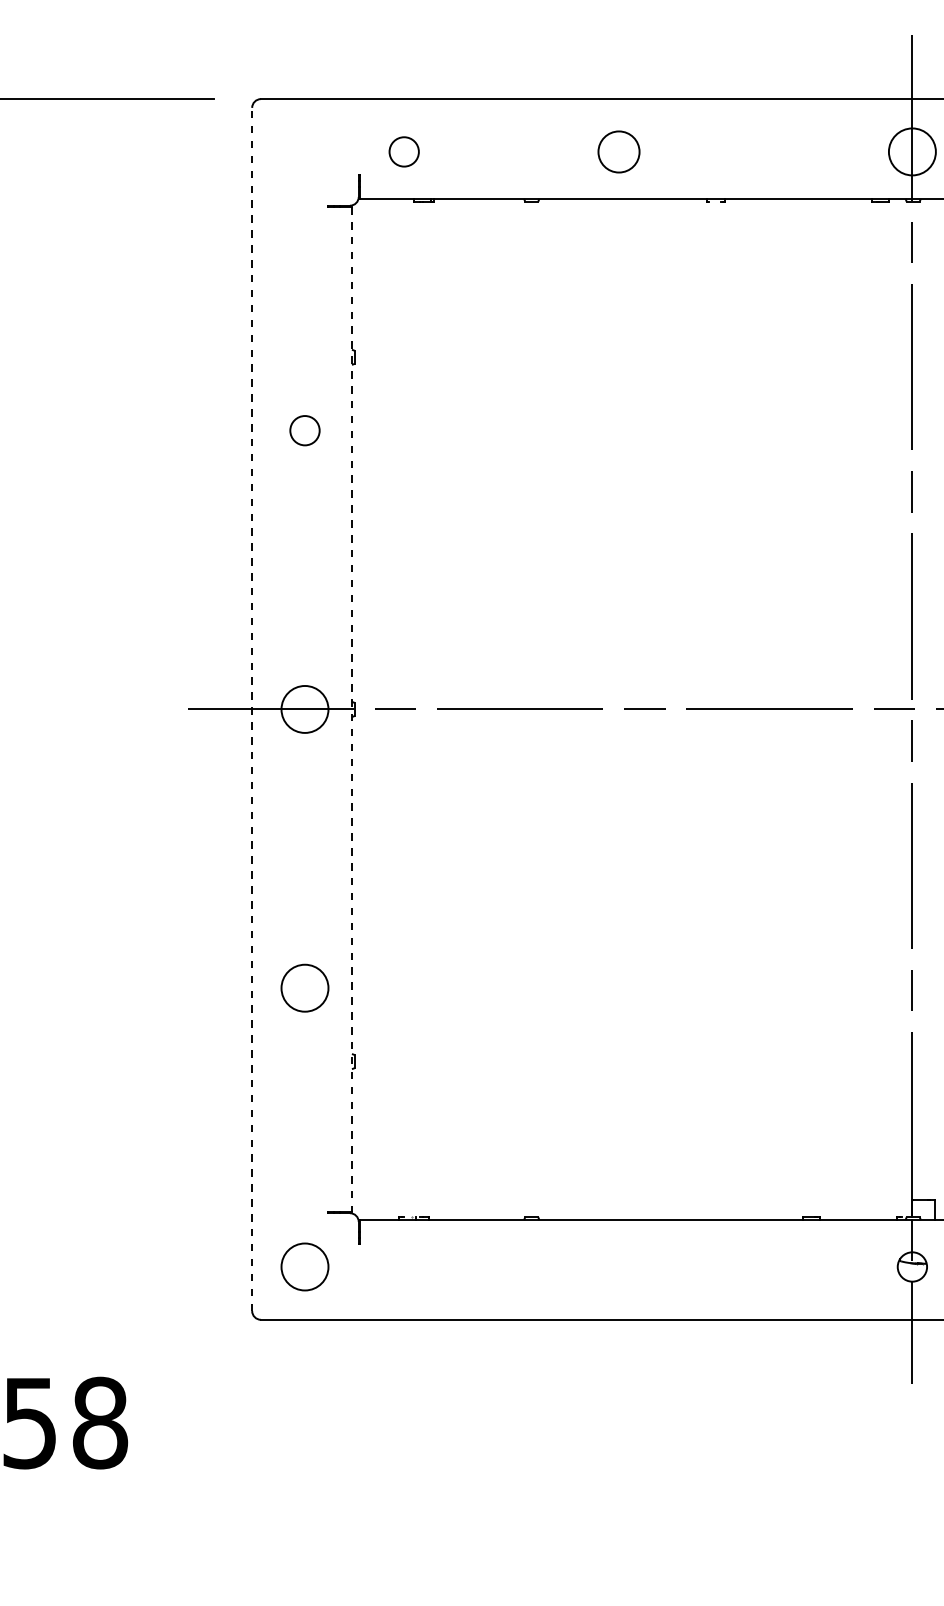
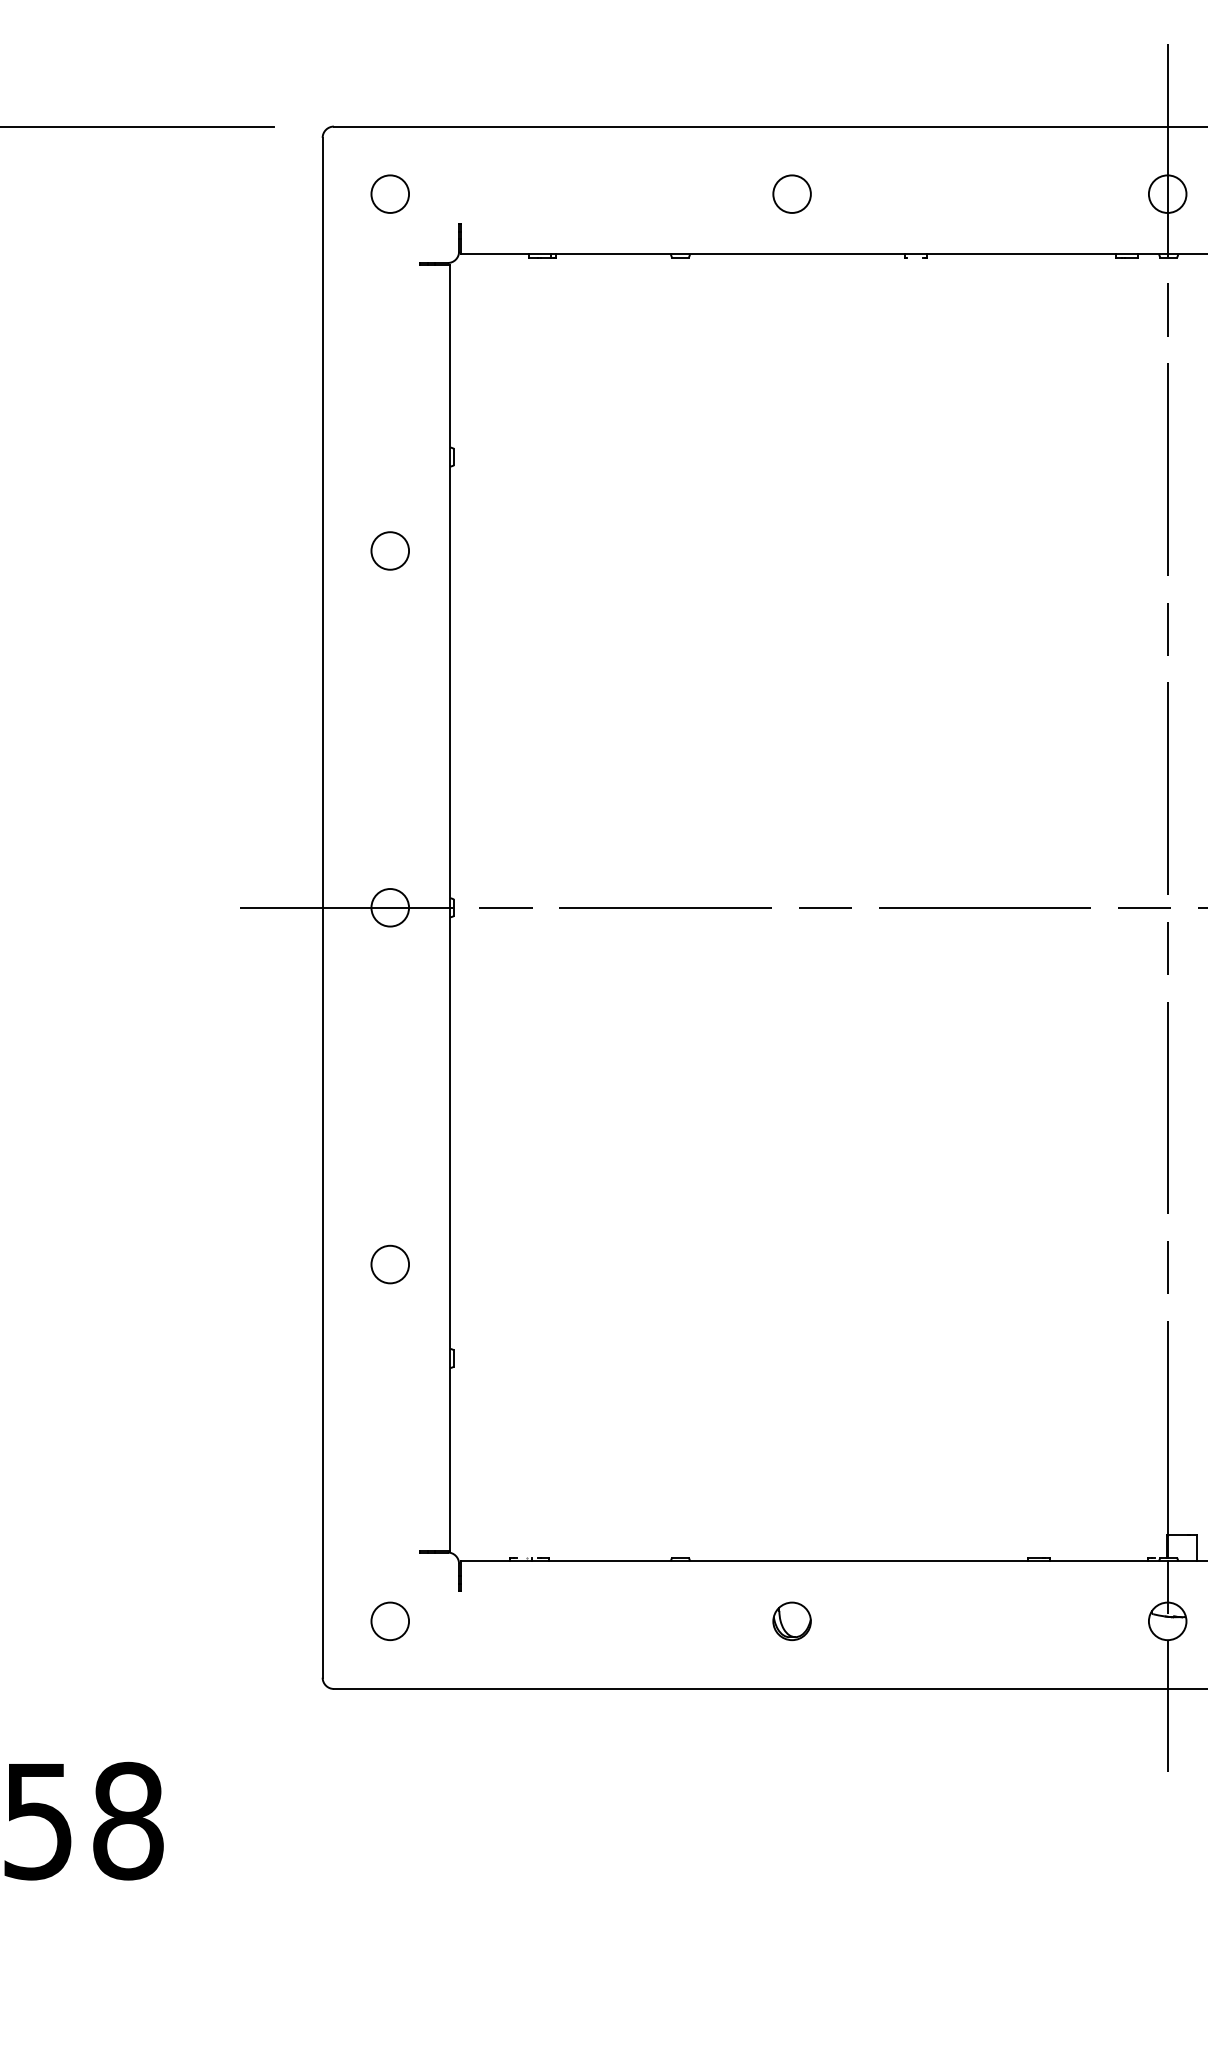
circle: (403, 151) -> (389, 193), moved
circle: (618, 151) -> (791, 193), size x0.71
circle: (912, 151) -> (1167, 193), size x0.62
line: (252, 709) -> (322, 907), dashed -> solid
circle: (305, 709) -> (390, 907), size x0.62
line: (352, 709) -> (450, 907), dashed -> solid
circle: (305, 988) -> (390, 1264), size x0.62
part: (618, 1266) -> (791, 1620), added
circle: (305, 1267) -> (390, 1621), size x0.62

